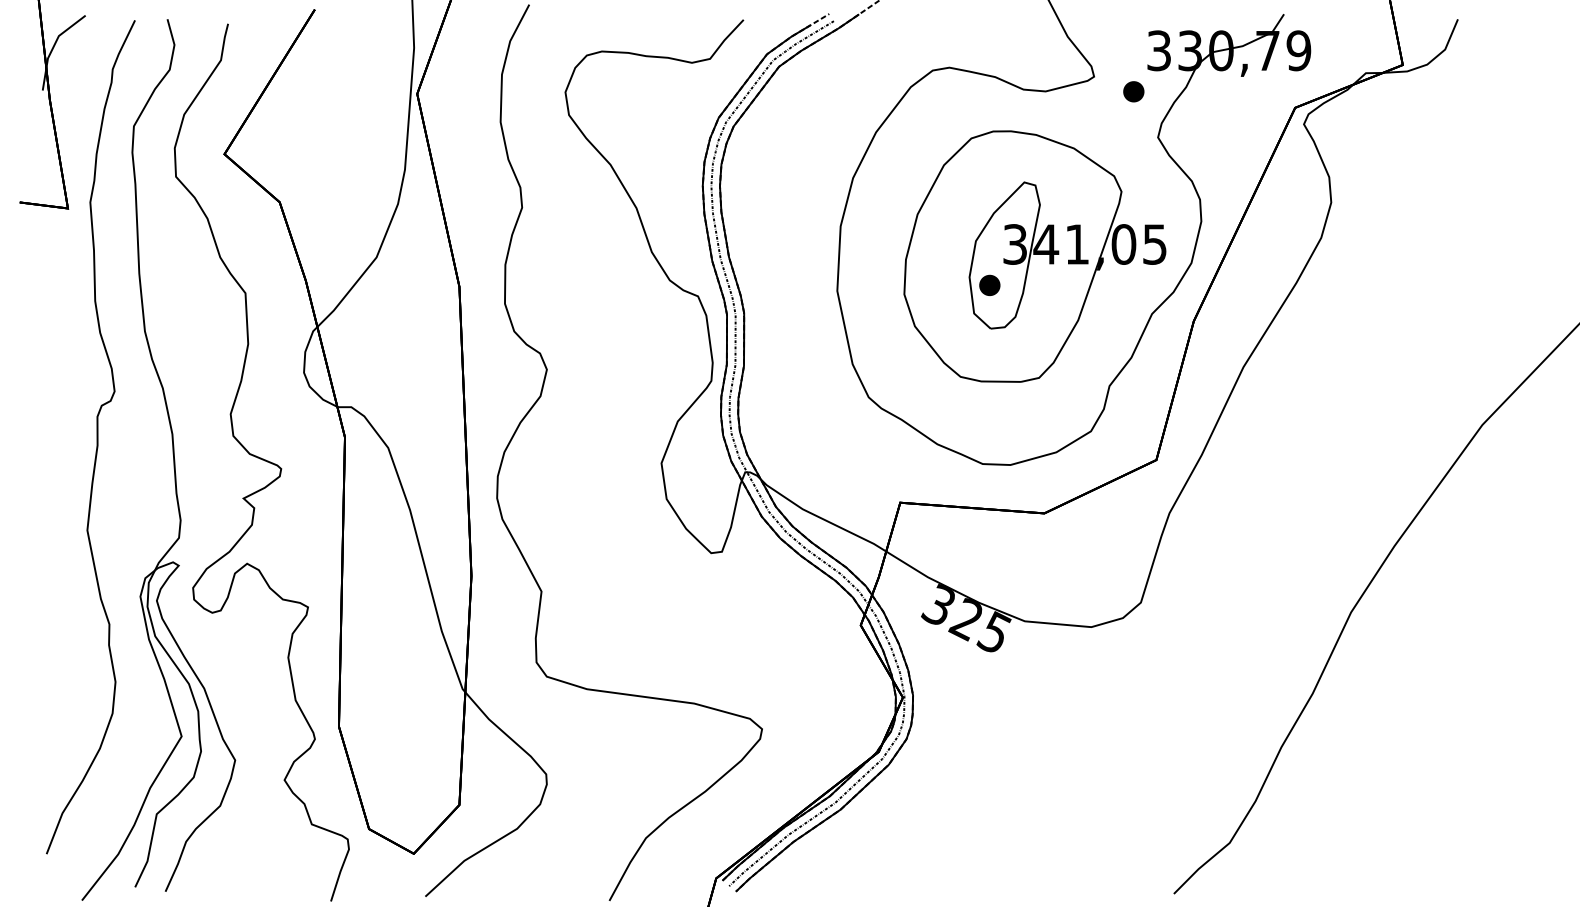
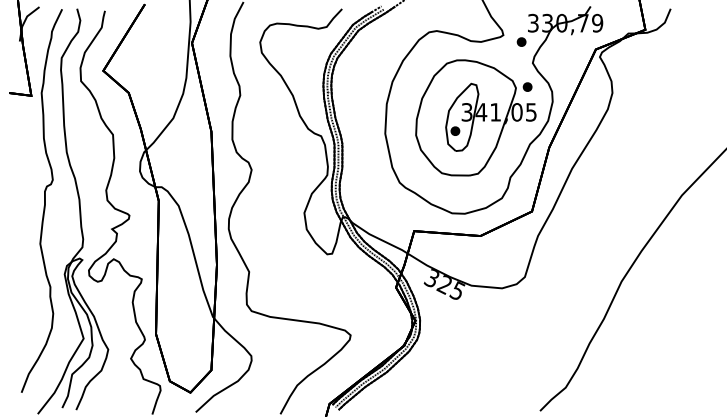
part: (1146, 188) -> (527, 86), added

